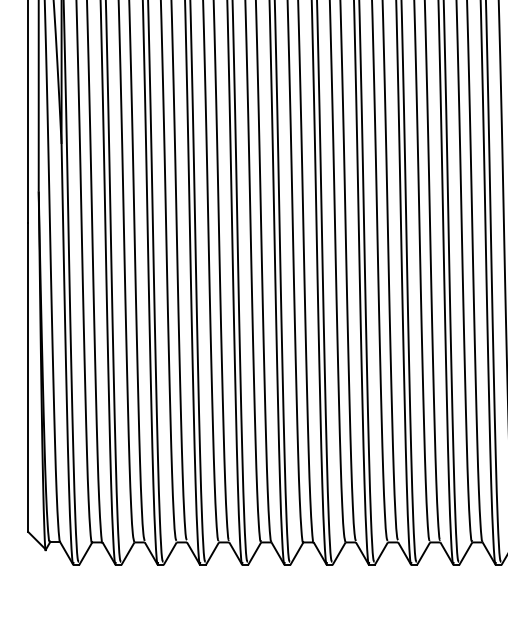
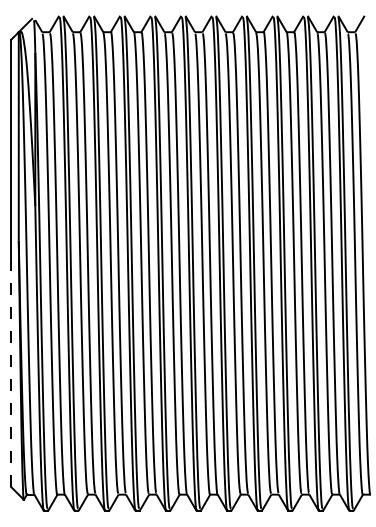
line: (28, 377) -> (11, 375), solid -> dashed

